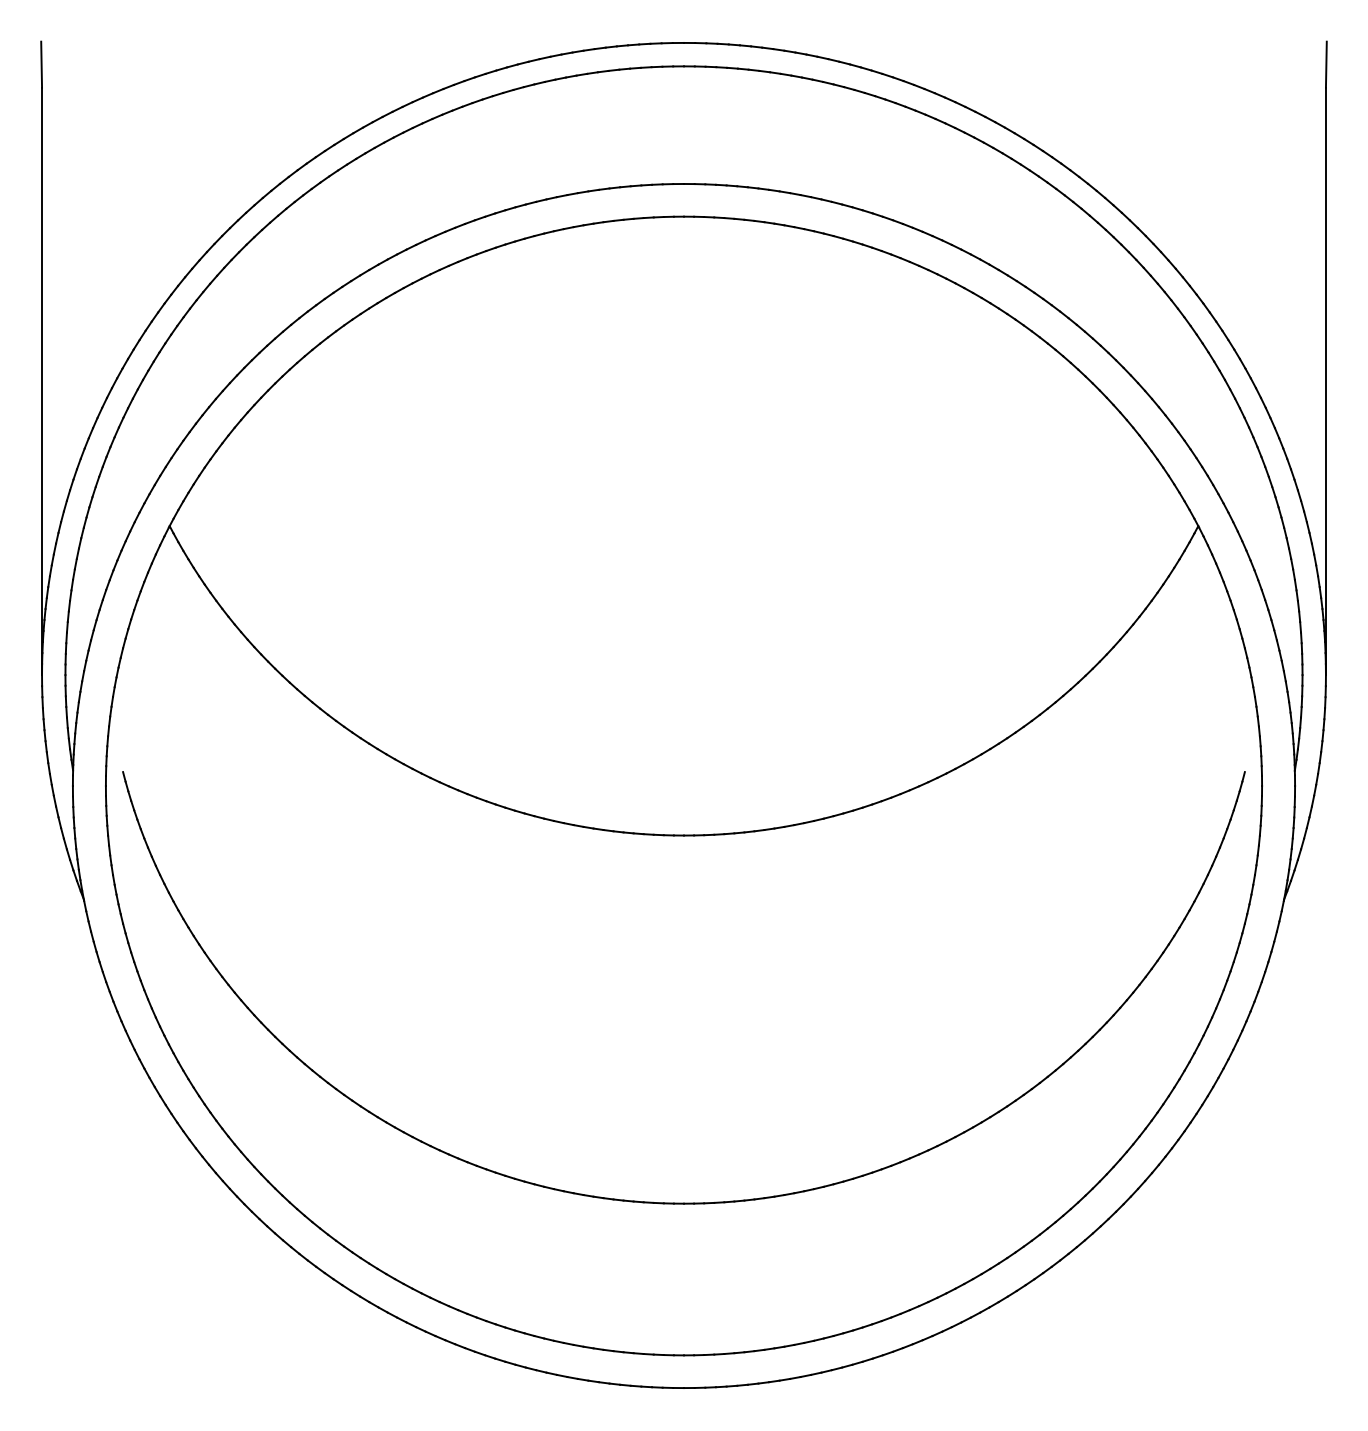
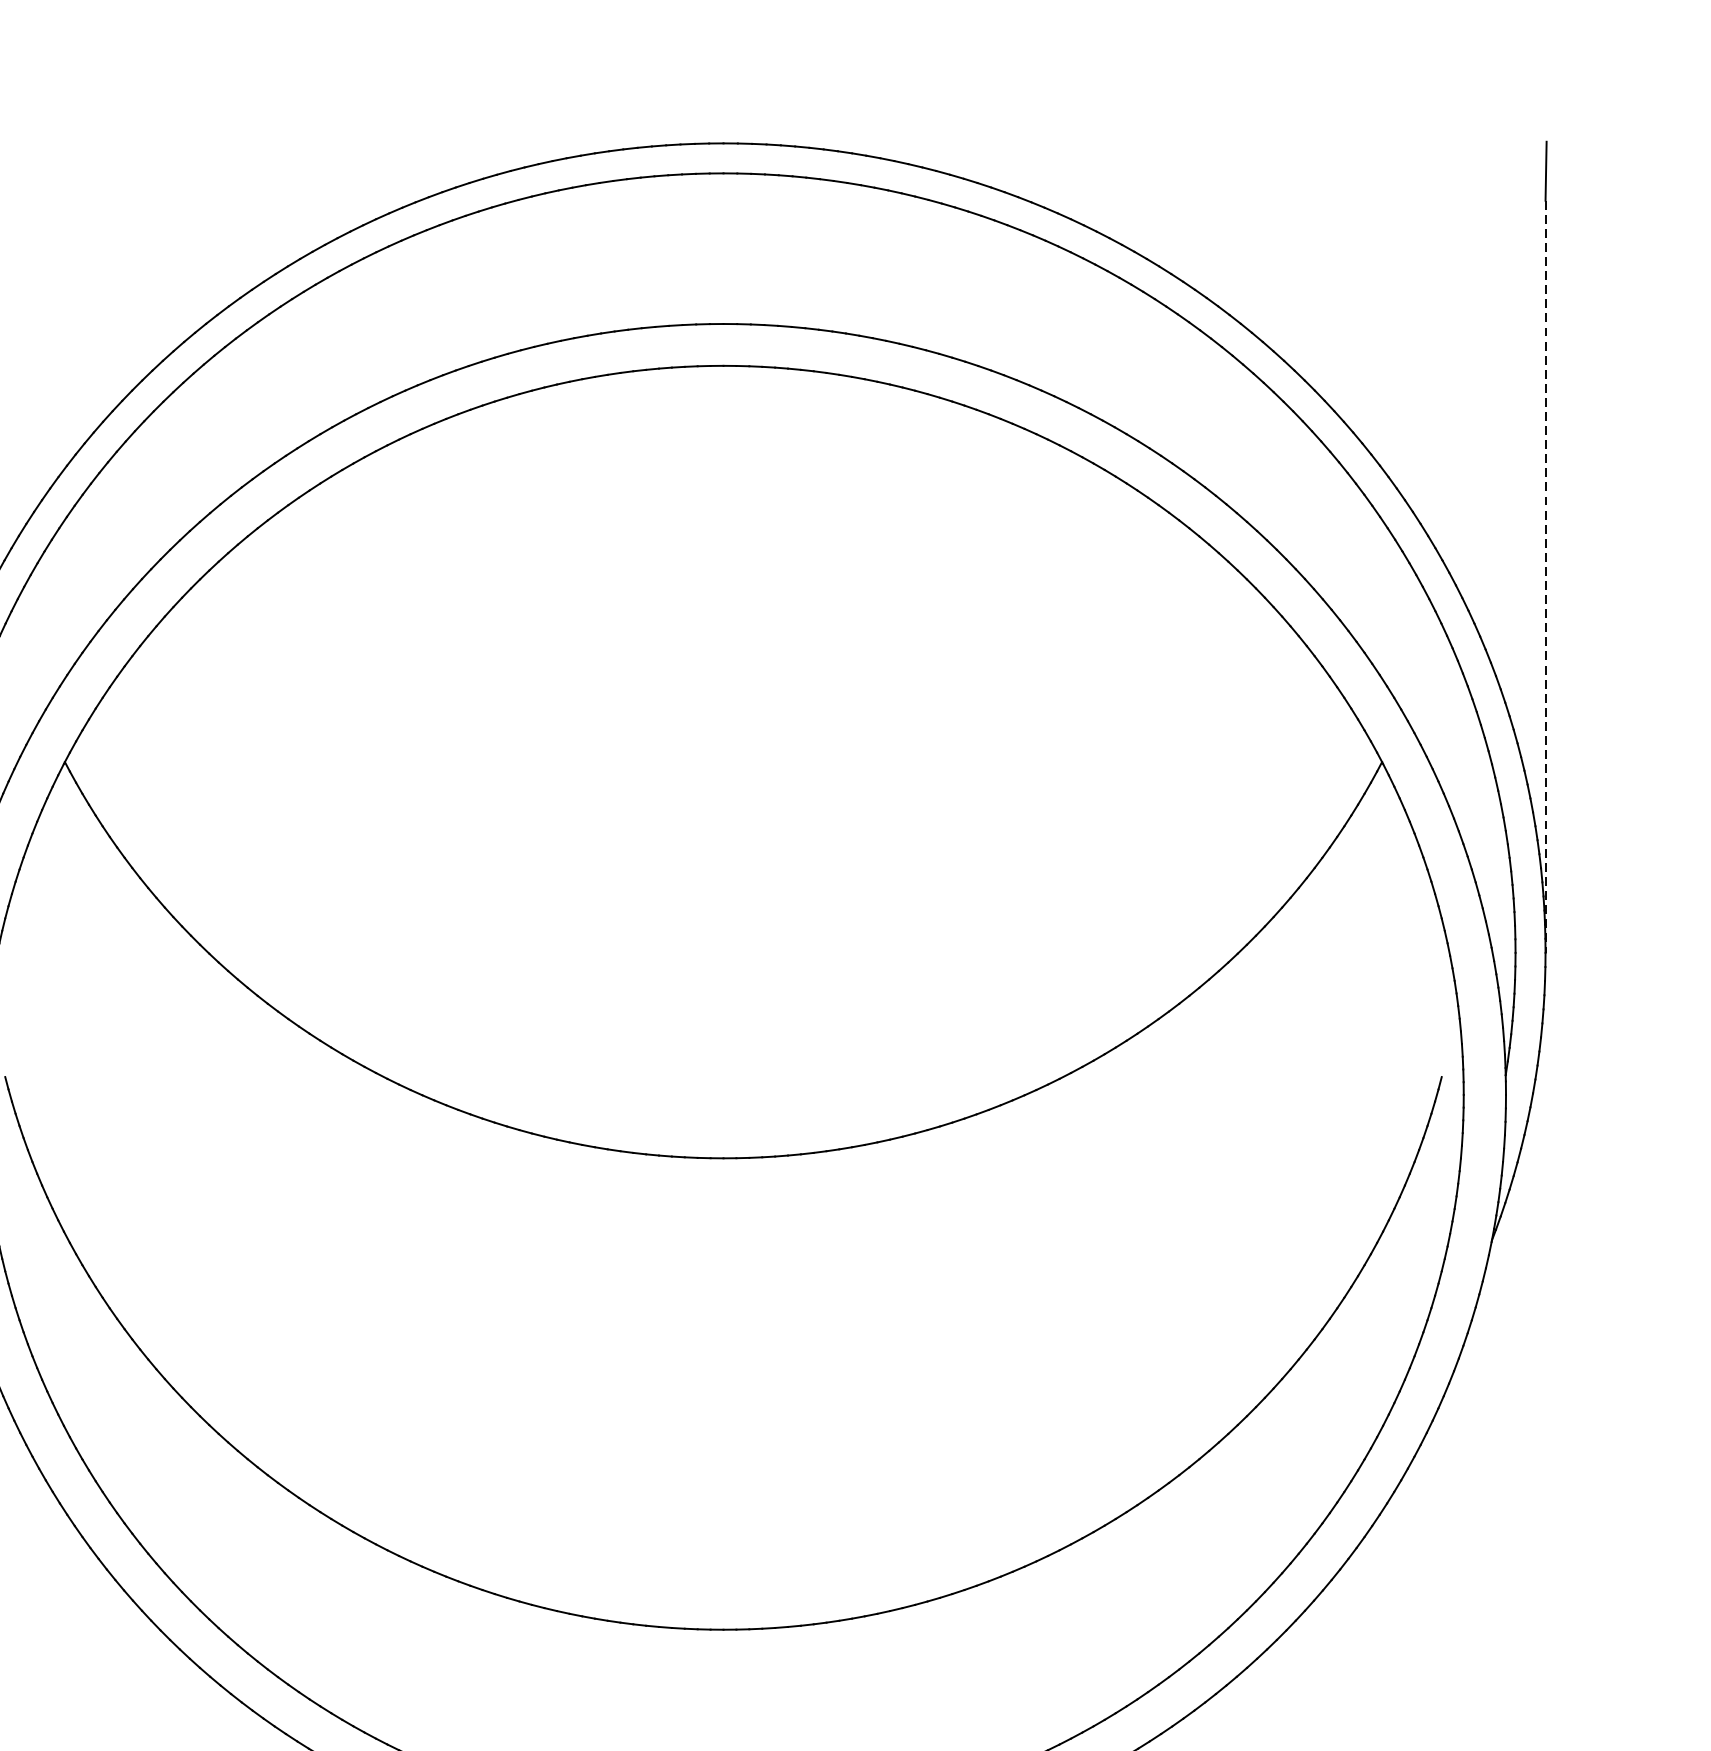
line: (1325, 381) -> (1544, 576), solid -> dashed

